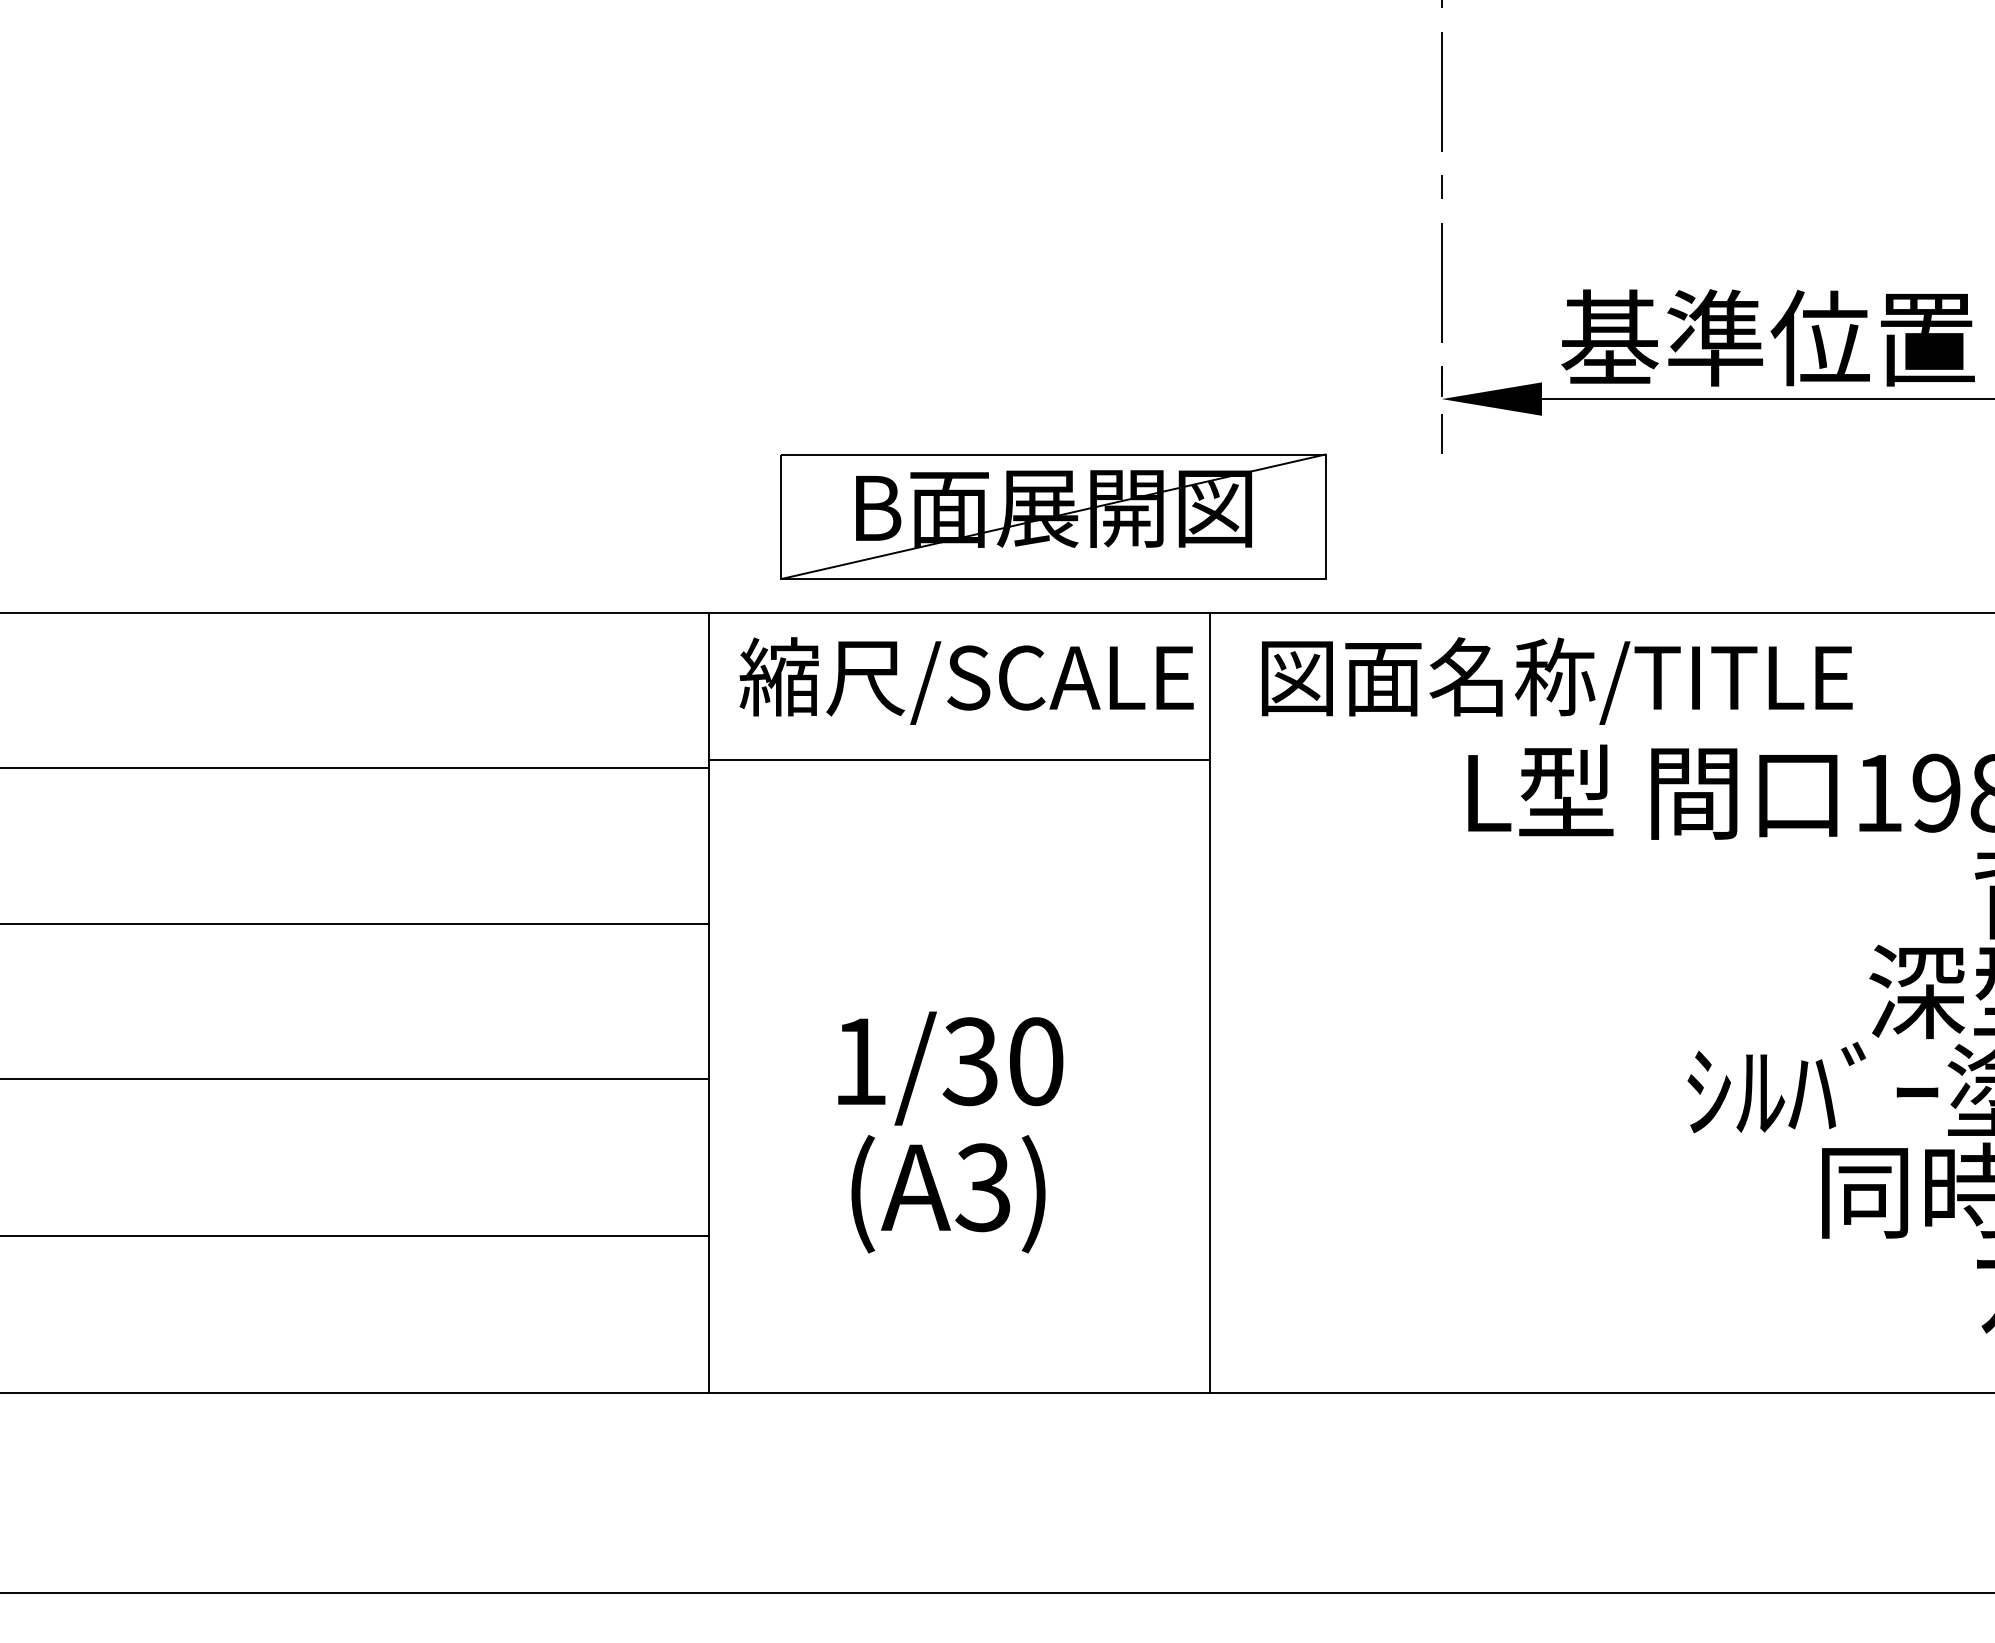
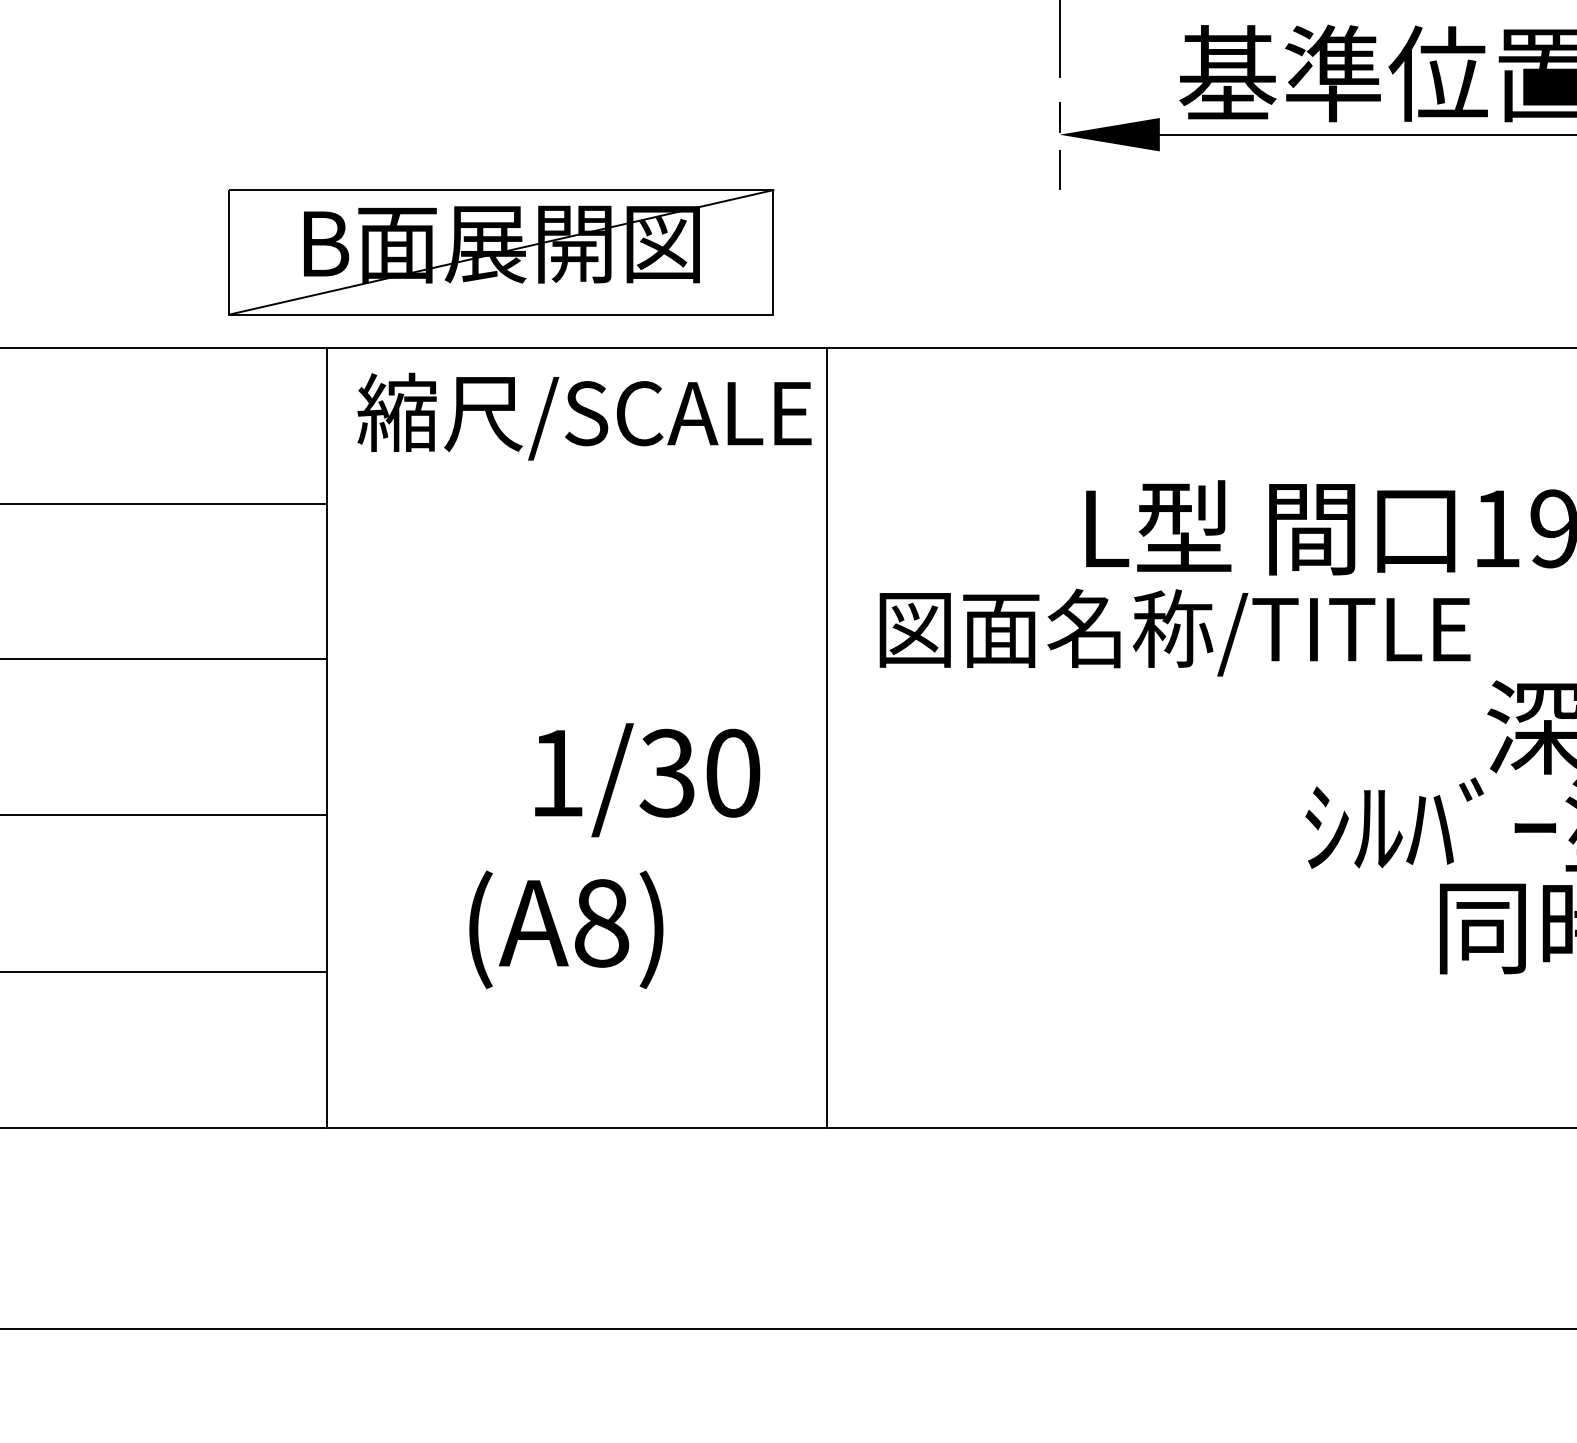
part: (1053, 516) -> (501, 252), moved
text: (1557, 680) -> (1175, 632), moved
line: (959, 759) -> (577, 495), removed
text: (950, 1068) -> (647, 780), moved
text: (983, 1187) -> (601, 923), (A3) -> (A8)

